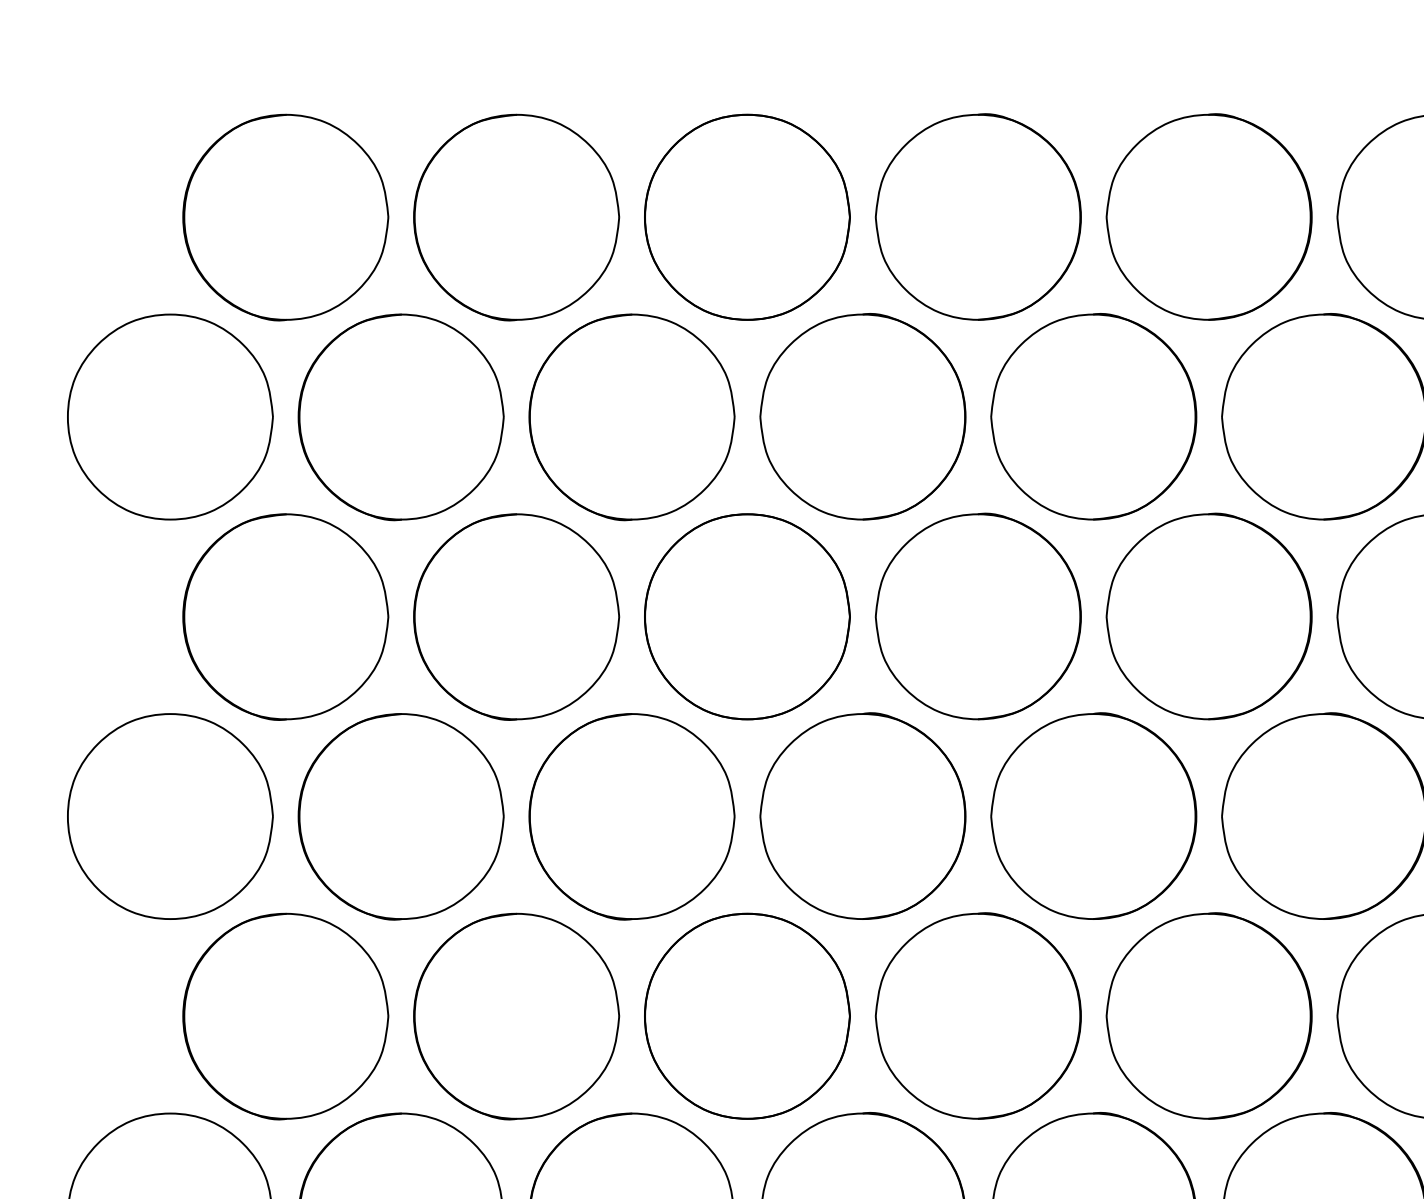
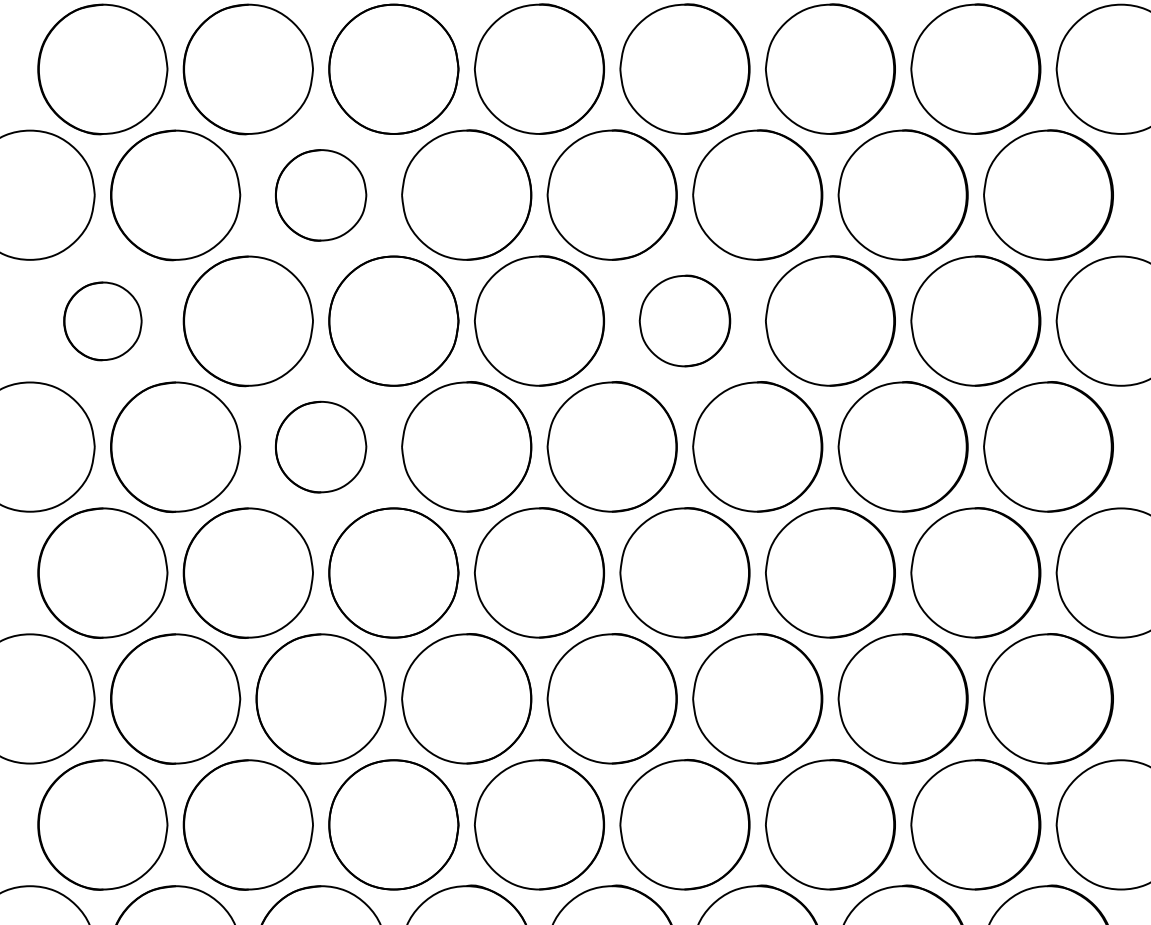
part: (631, 417) -> (320, 195), size x0.7
part: (1208, 615) -> (684, 320), size x0.7
part: (285, 617) -> (102, 321), size x0.6
part: (631, 815) -> (320, 446), size x0.7

